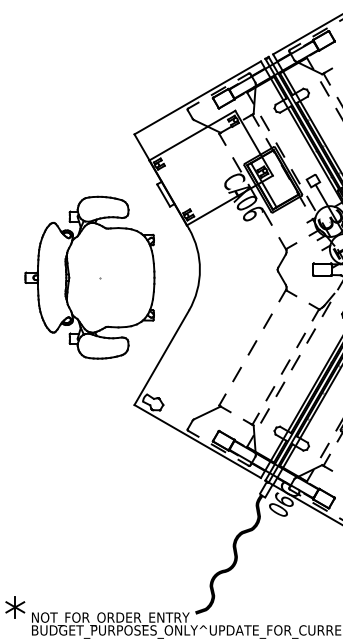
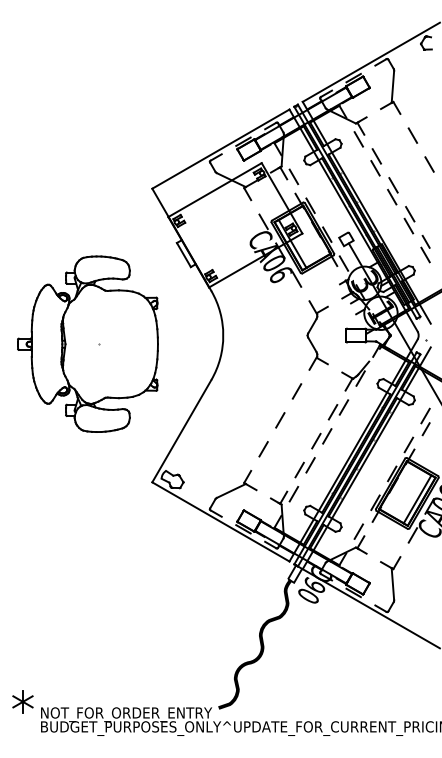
part: (89, 277) -> (87, 343), moved

